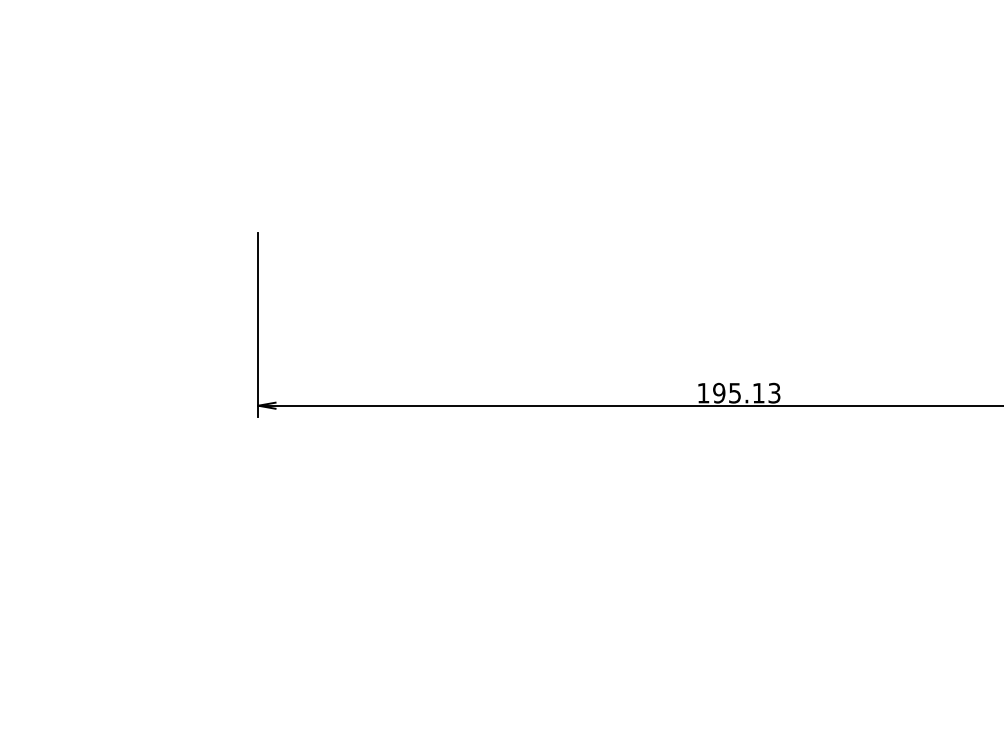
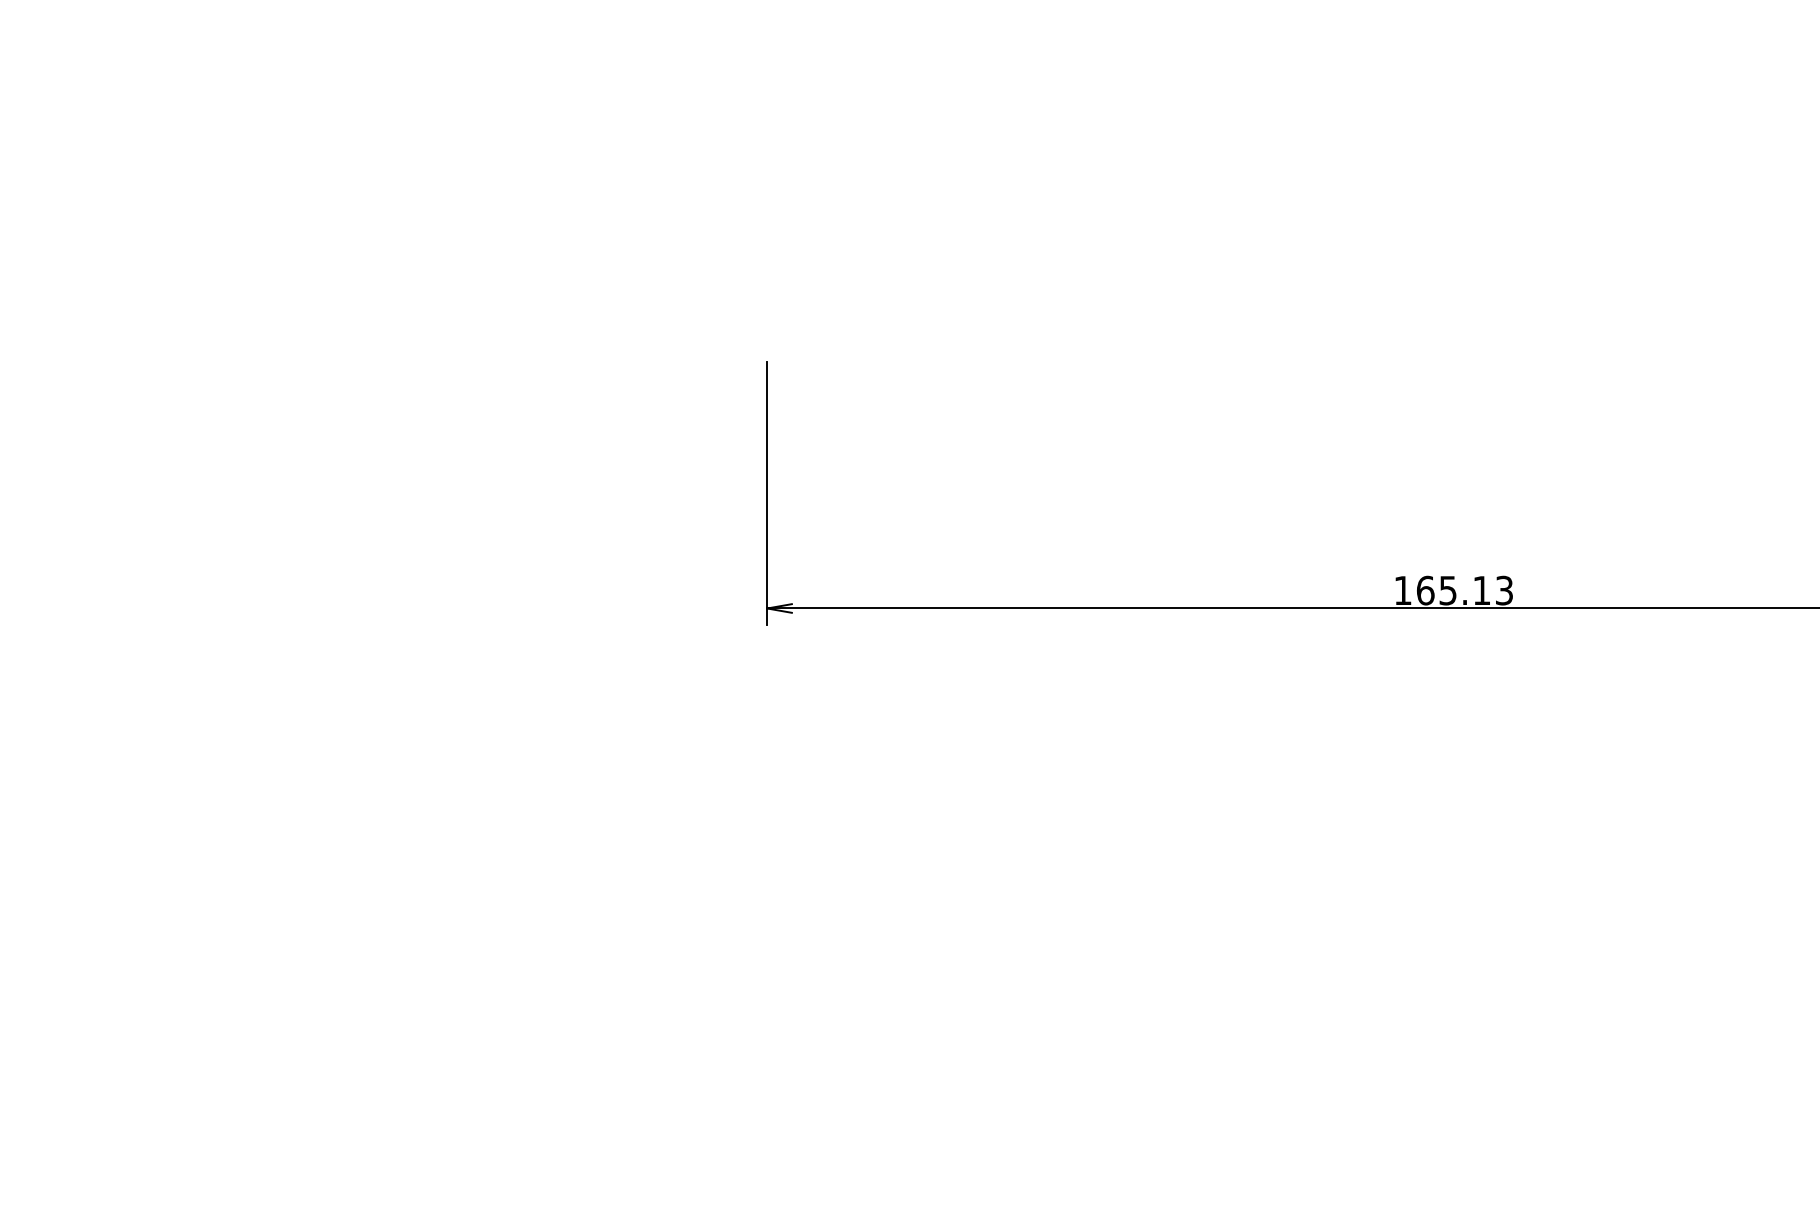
text: (719, 393) -> (1425, 590), 195.13 -> 165.13

